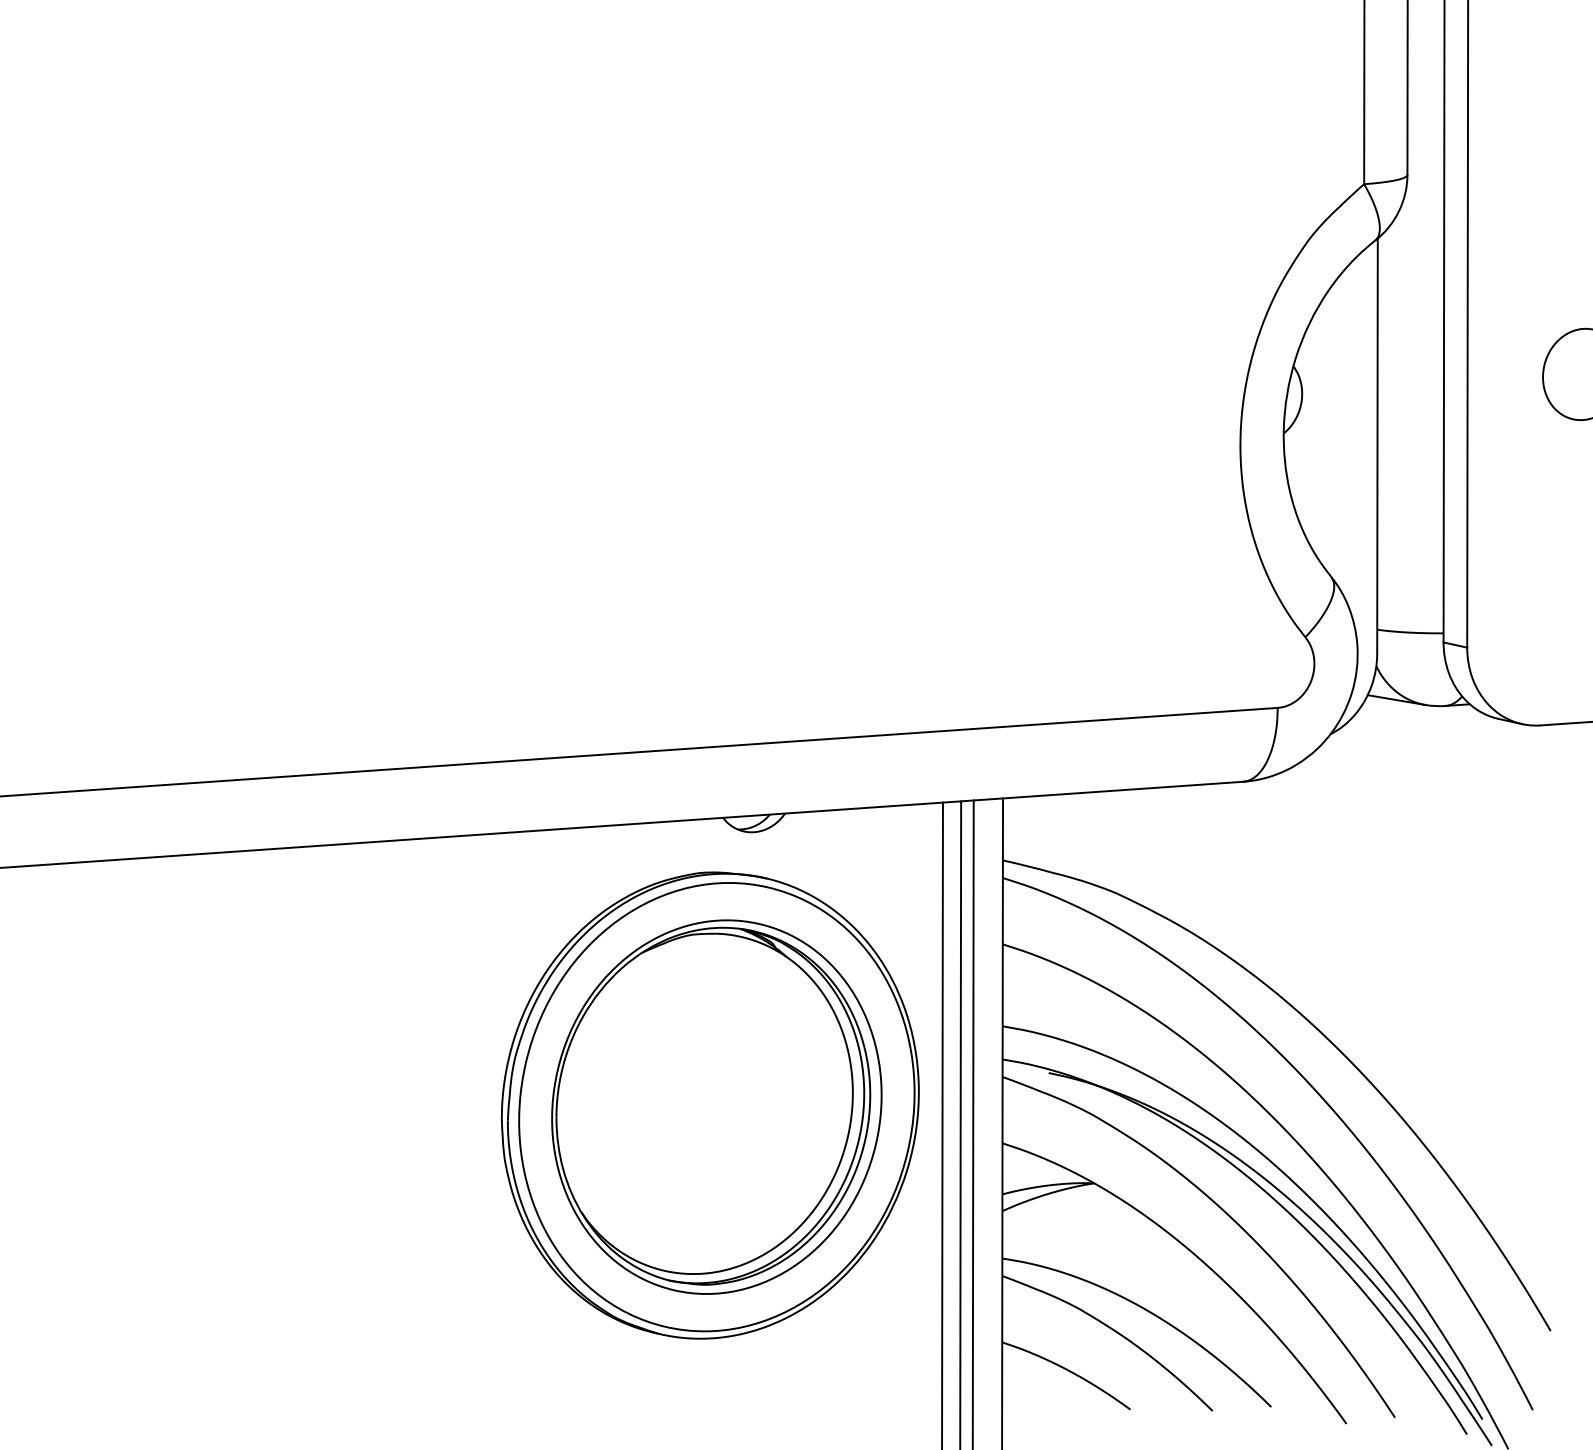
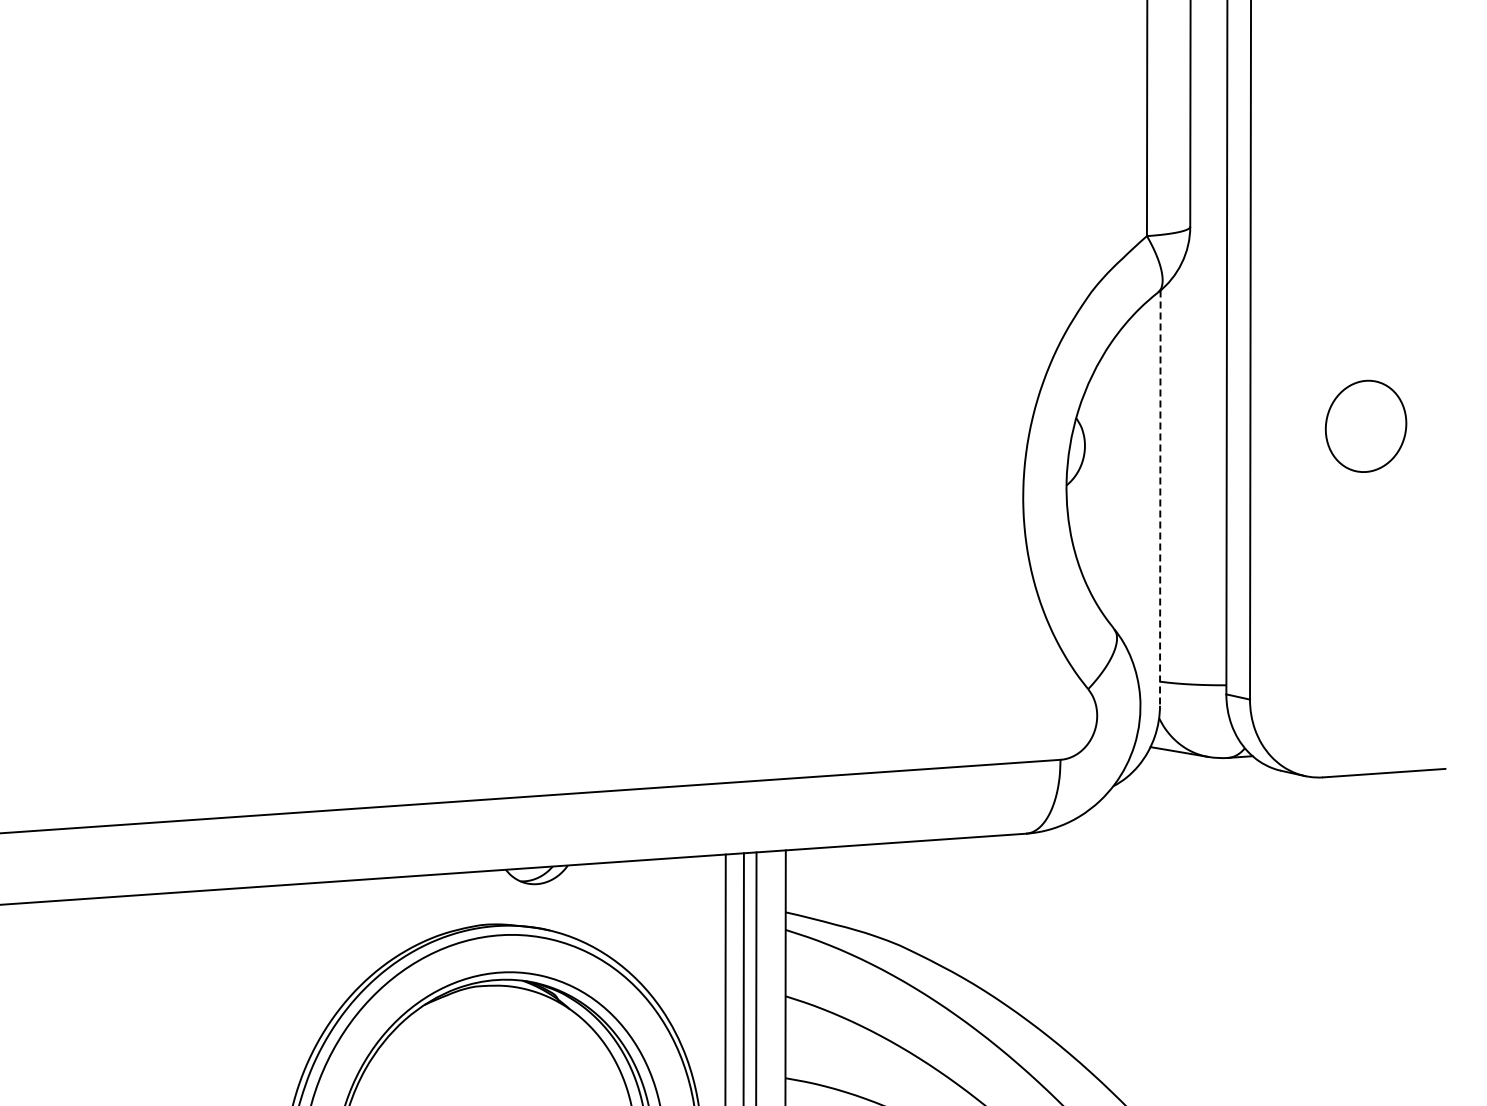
line: (1377, 446) -> (1160, 498), solid -> dashed

